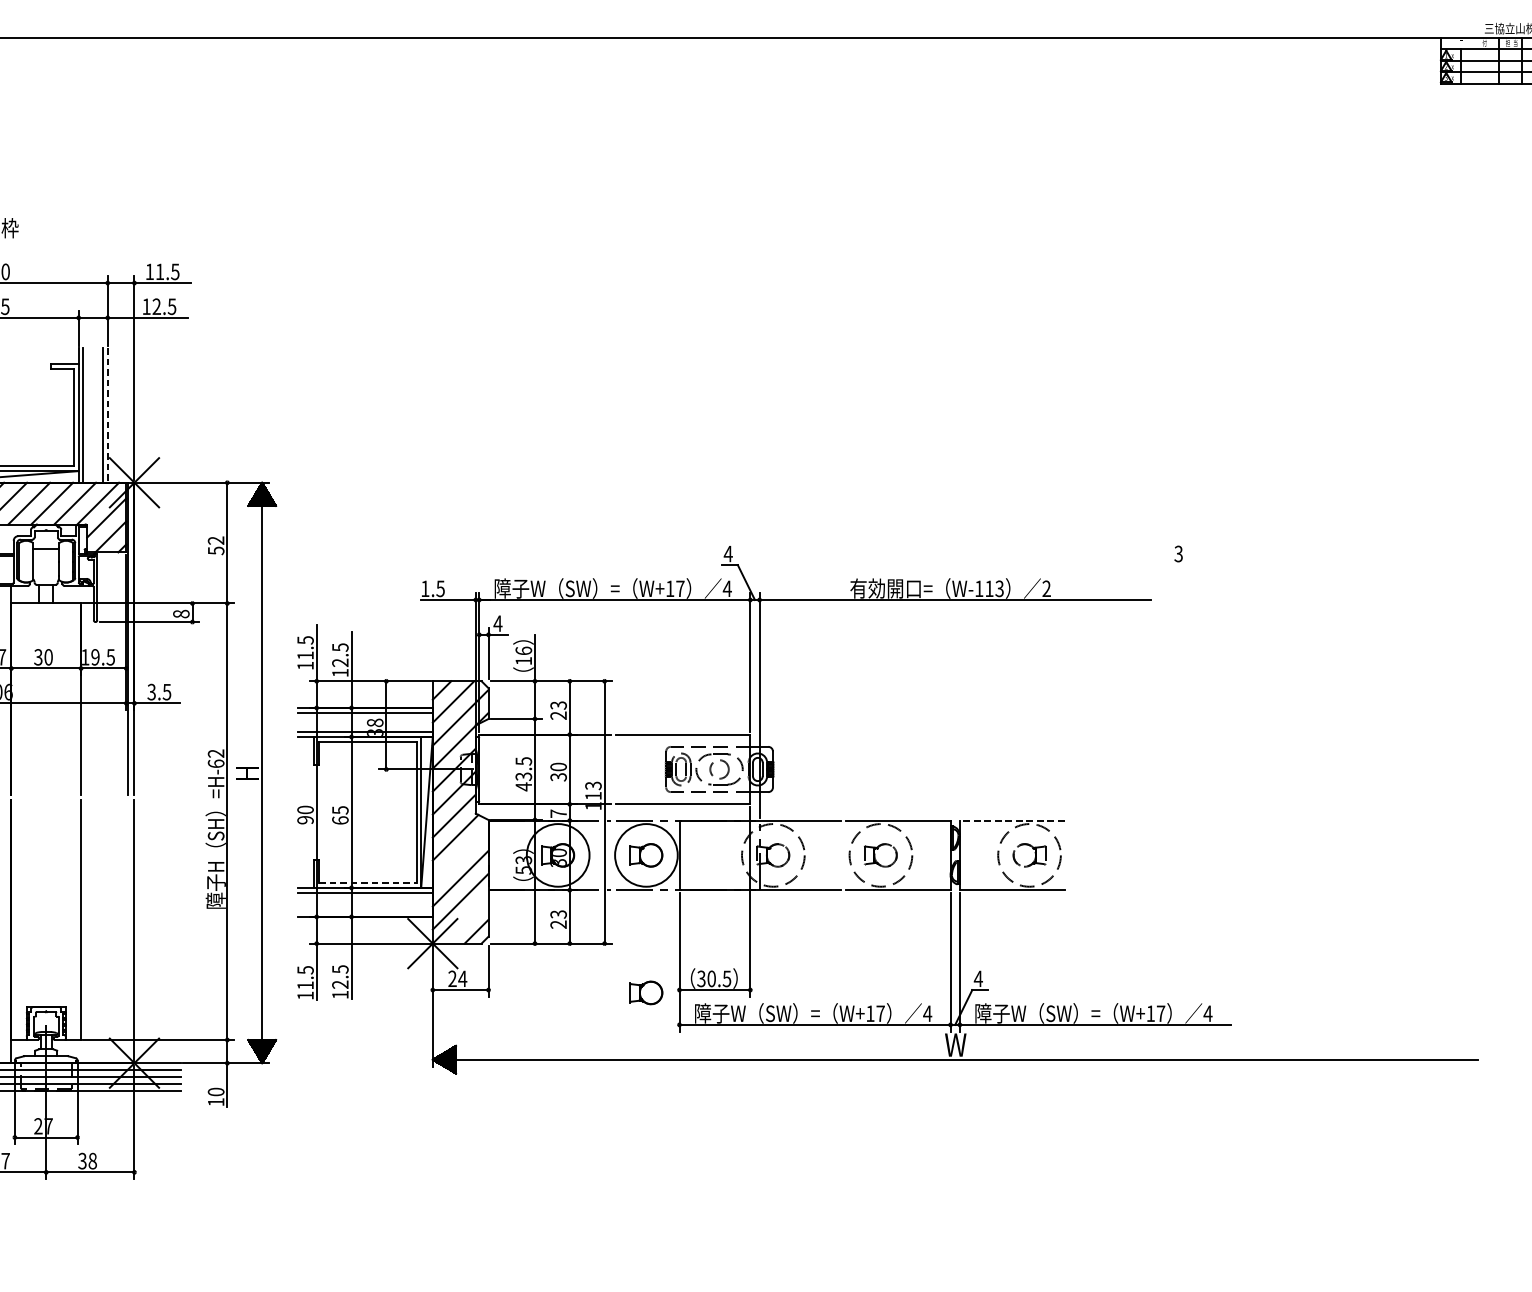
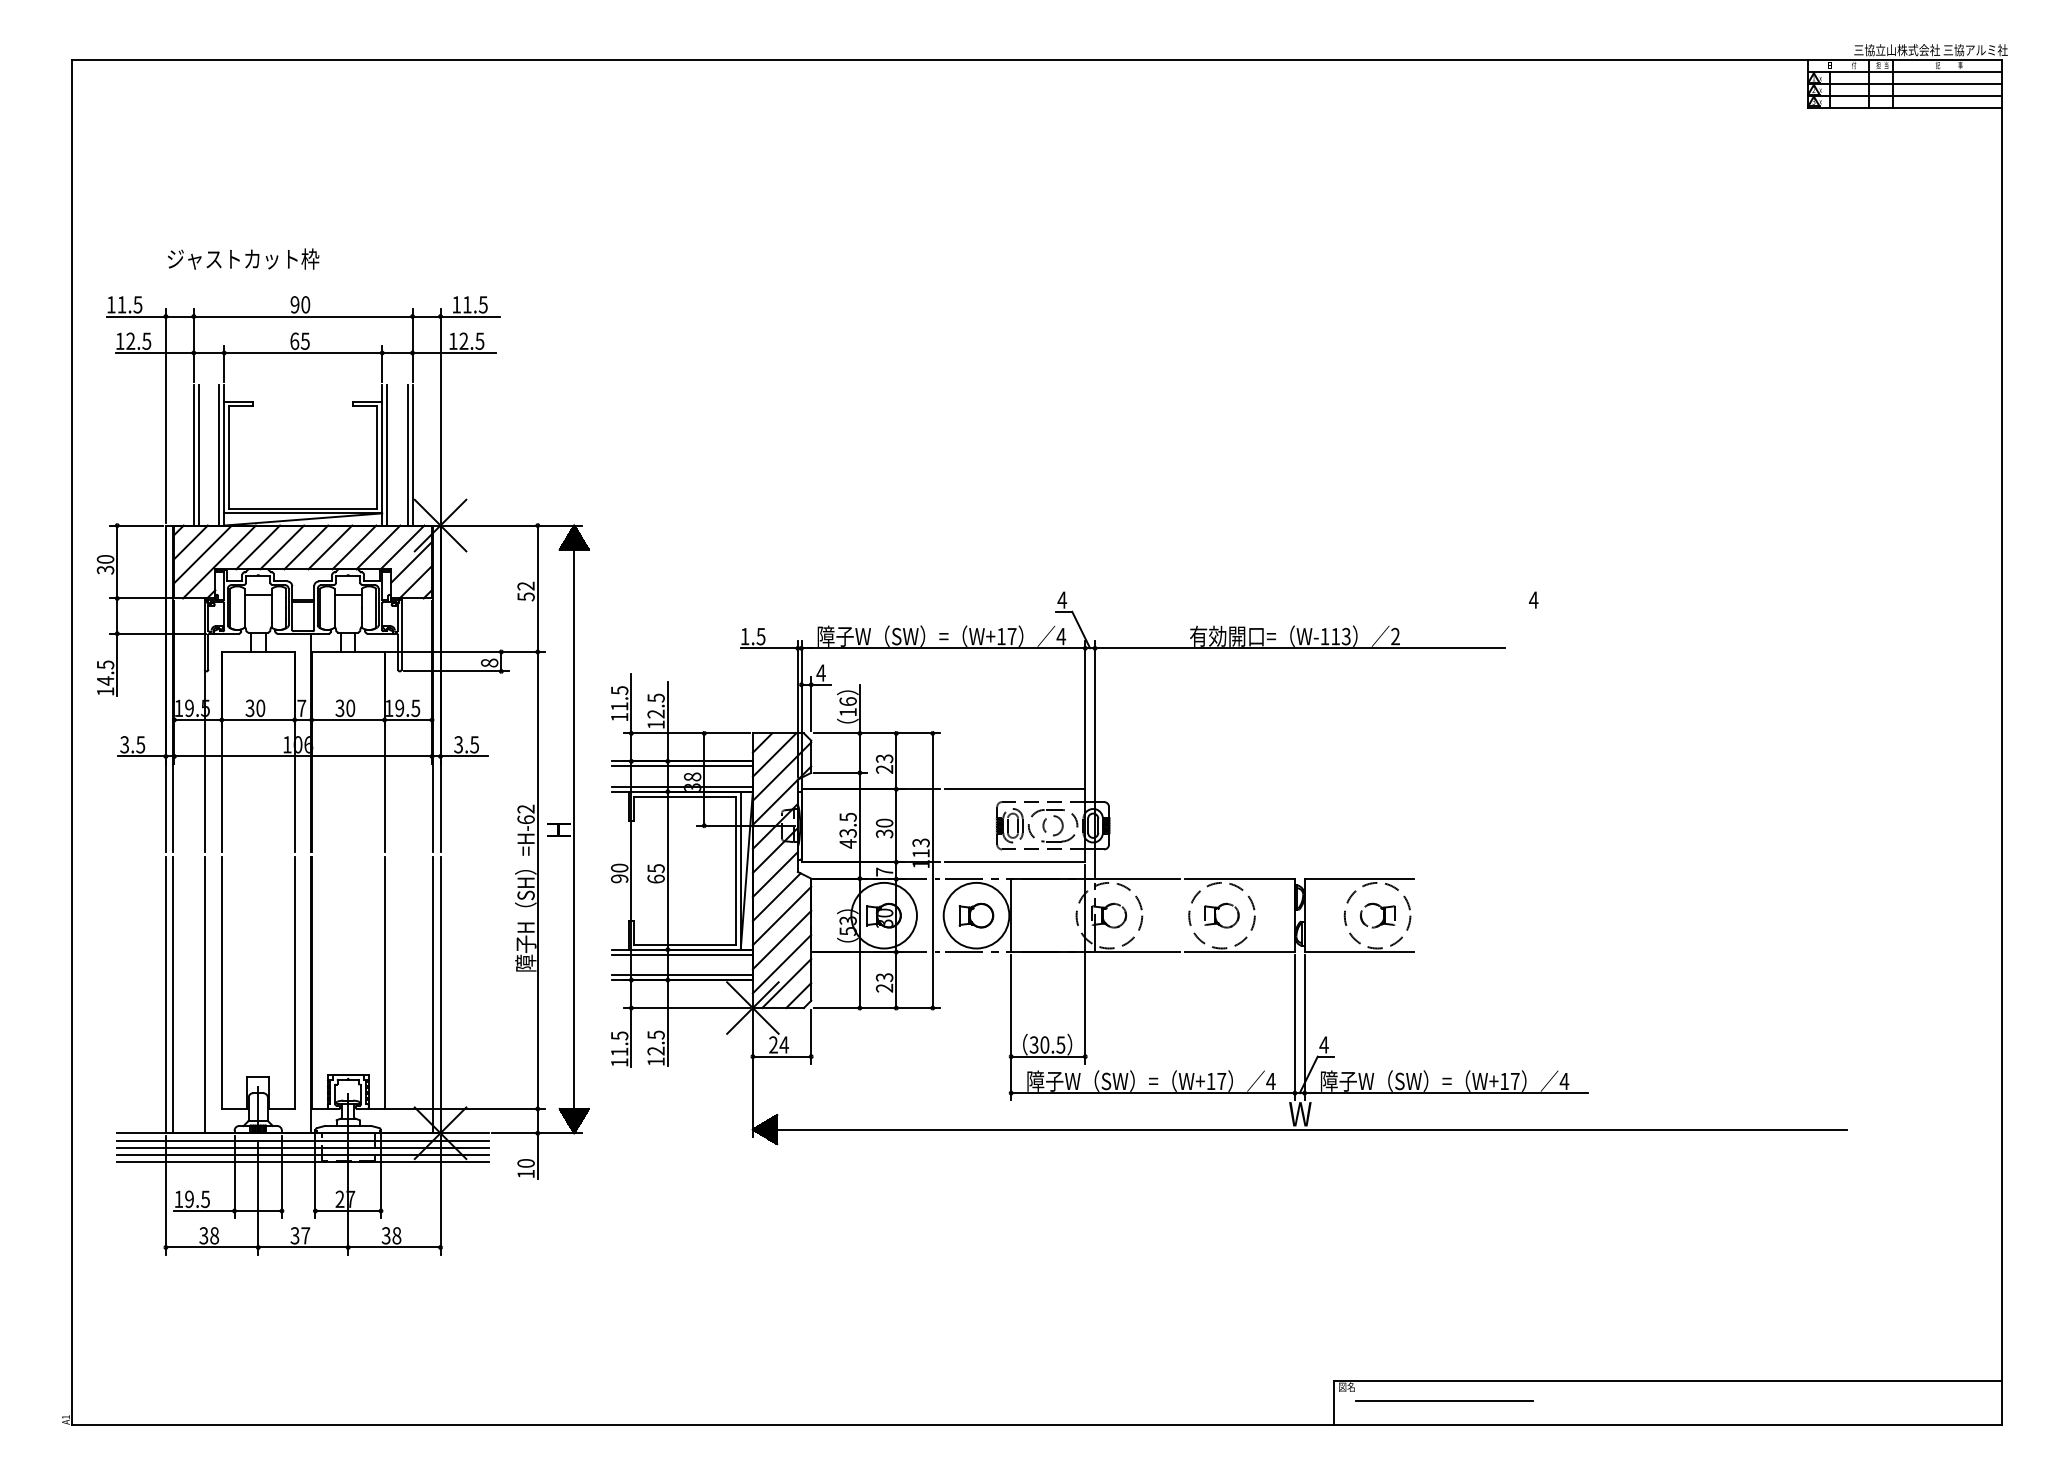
line: (107, 415) -> (412, 455), dashed -> solid
text: (1178, 553) -> (1533, 599), 3 -> 4
line: (1012, 820) -> (1359, 879), dashed -> solid
line: (460, 855) -> (781, 915), added
line: (368, 882) -> (685, 944), dashed -> solid
line: (364, 912) -> (681, 975), added
line: (464, 920) -> (786, 983), added
line: (127, 931) -> (433, 995), added
part: (646, 992) -> (976, 1059), removed

